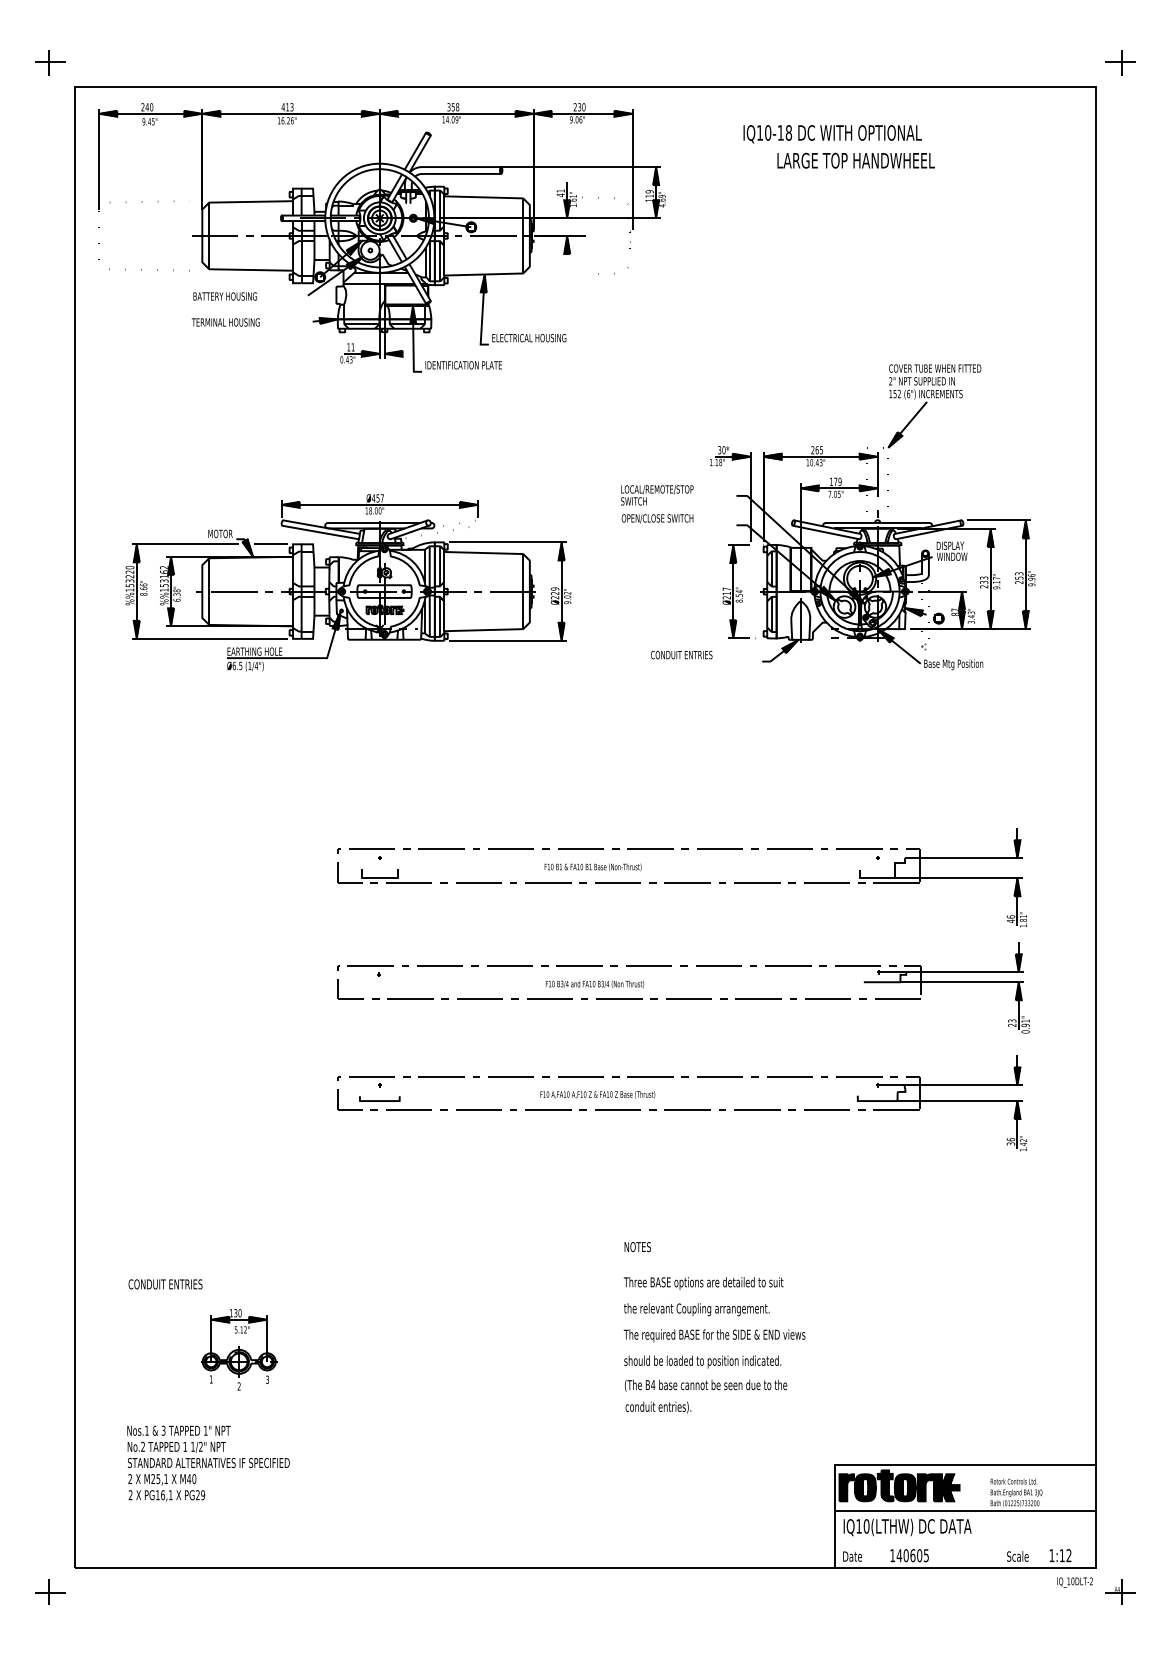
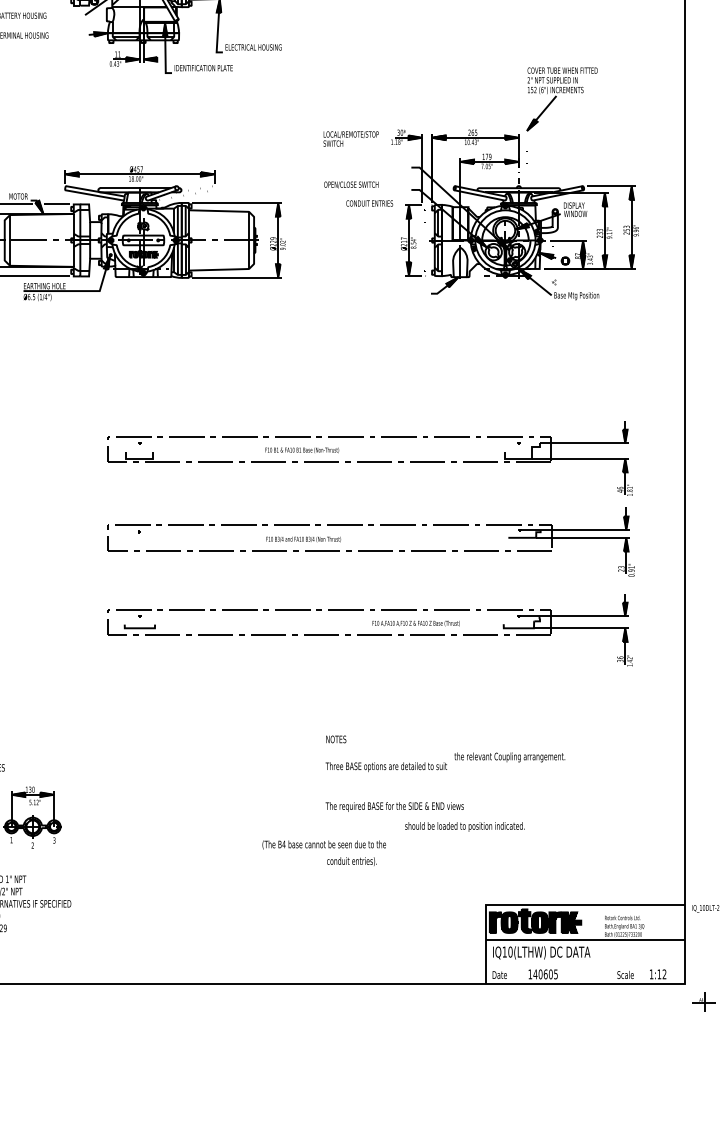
text: (657, 495) -> (351, 139), moved
text: (681, 654) -> (369, 203), moved
text: (597, 1094) -> (415, 623), moved
text: (696, 1309) -> (509, 757), moved
text: (702, 1361) -> (464, 826), moved
text: (705, 1385) -> (323, 844), moved
text: (1074, 1582) -> (705, 908), moved

